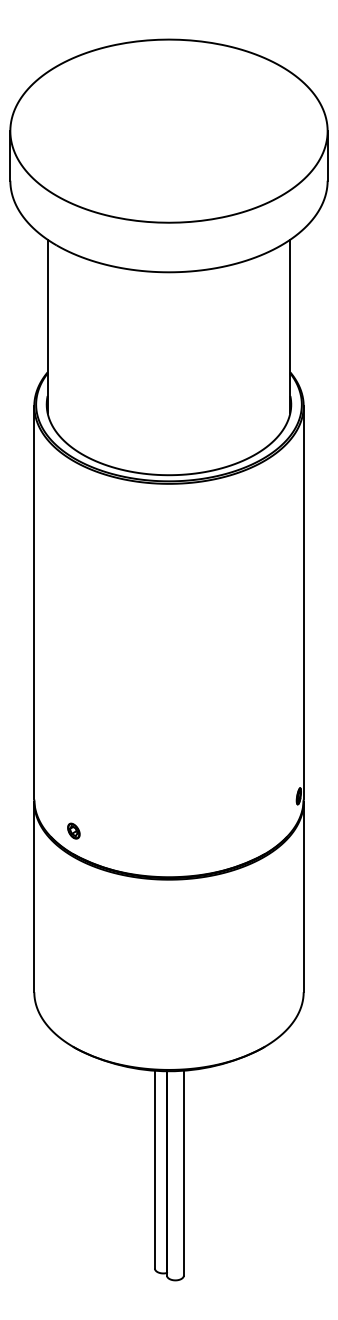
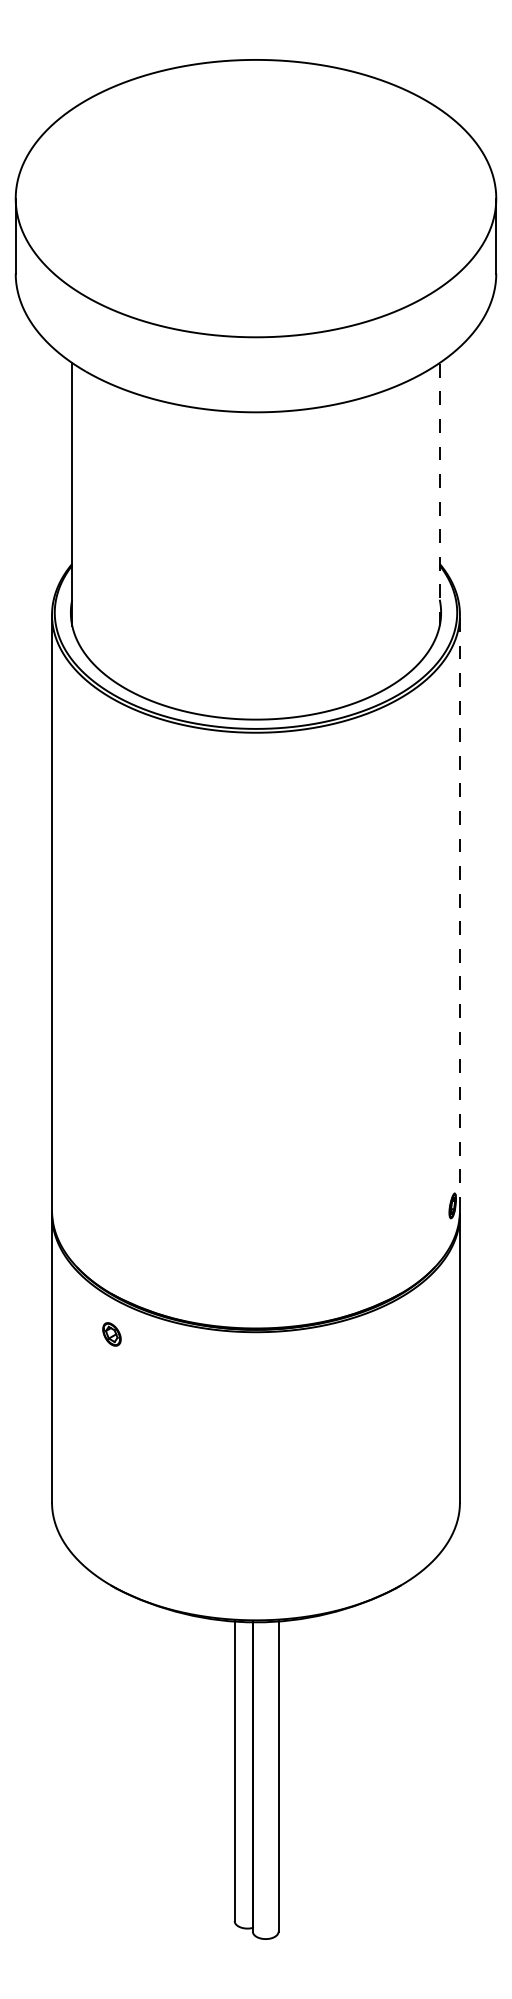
line: (290, 326) -> (440, 494), solid -> dashed
line: (303, 602) -> (459, 912), solid -> dashed
part: (73, 830) -> (111, 1333), moved

